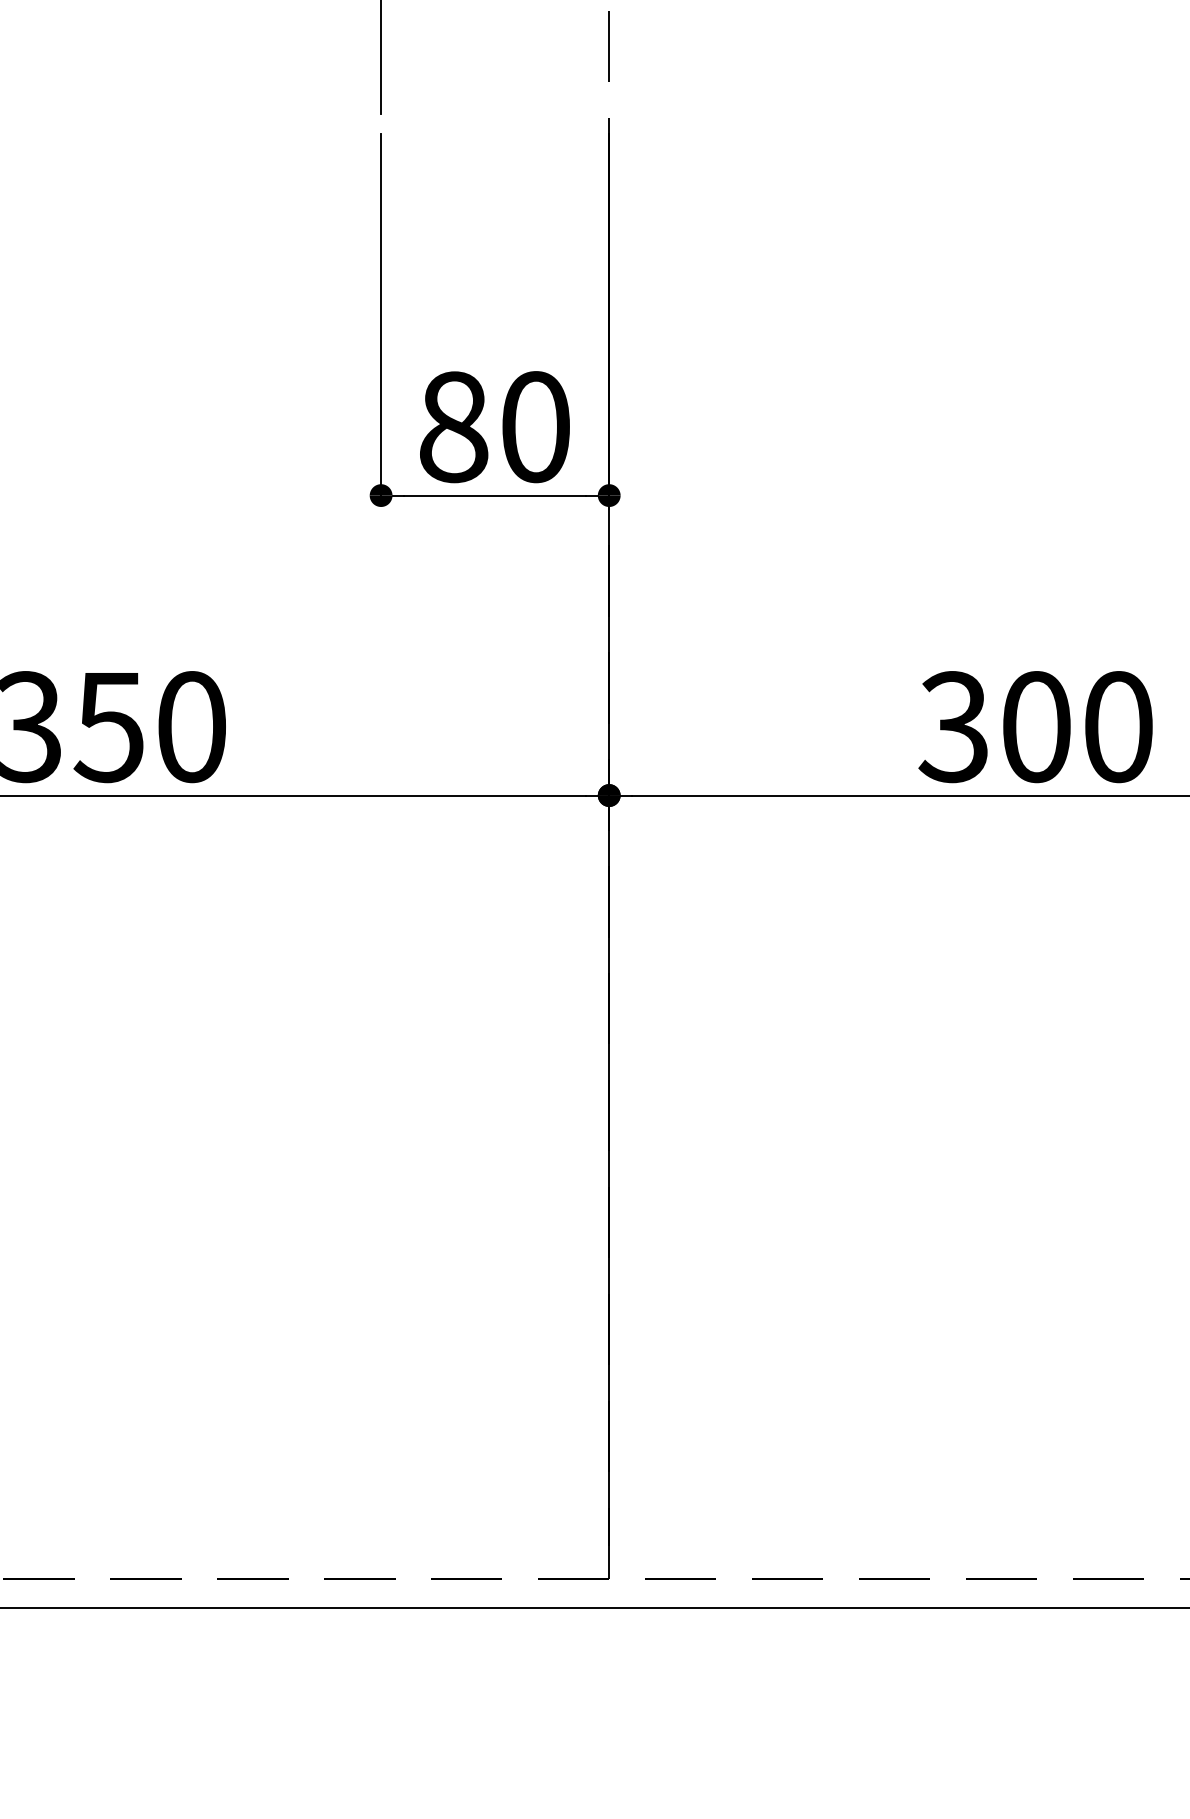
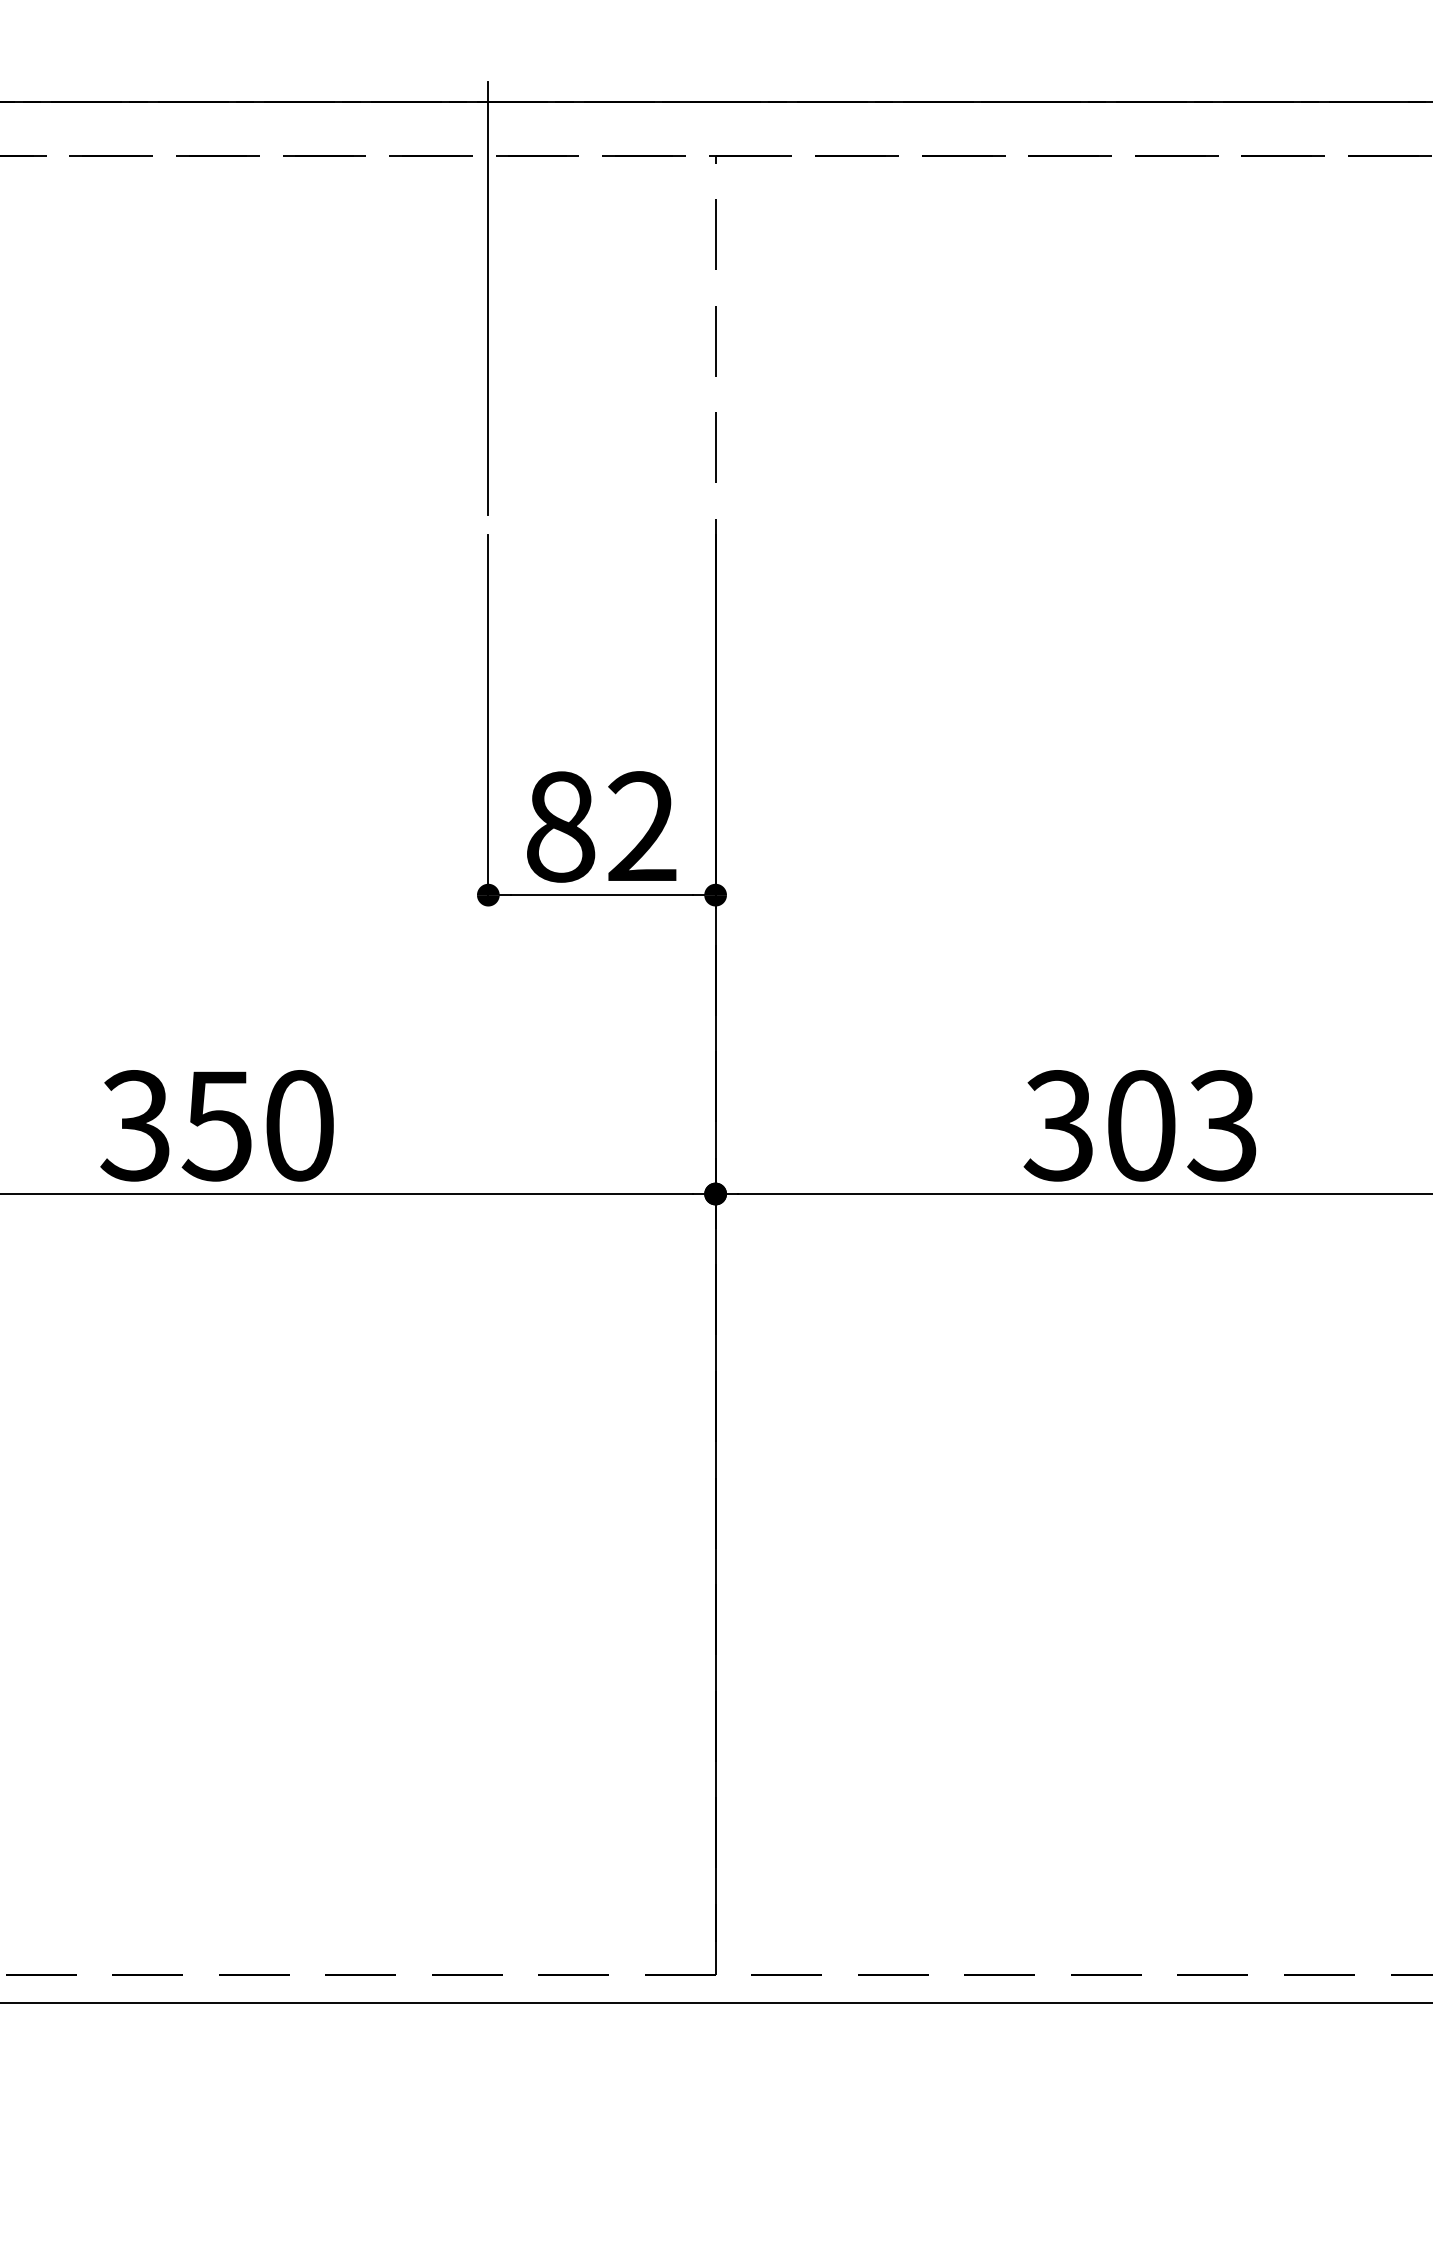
text: (535, 426) -> (642, 826), 80 -> 82
text: (1117, 726) -> (1222, 1125), 300 -> 303

